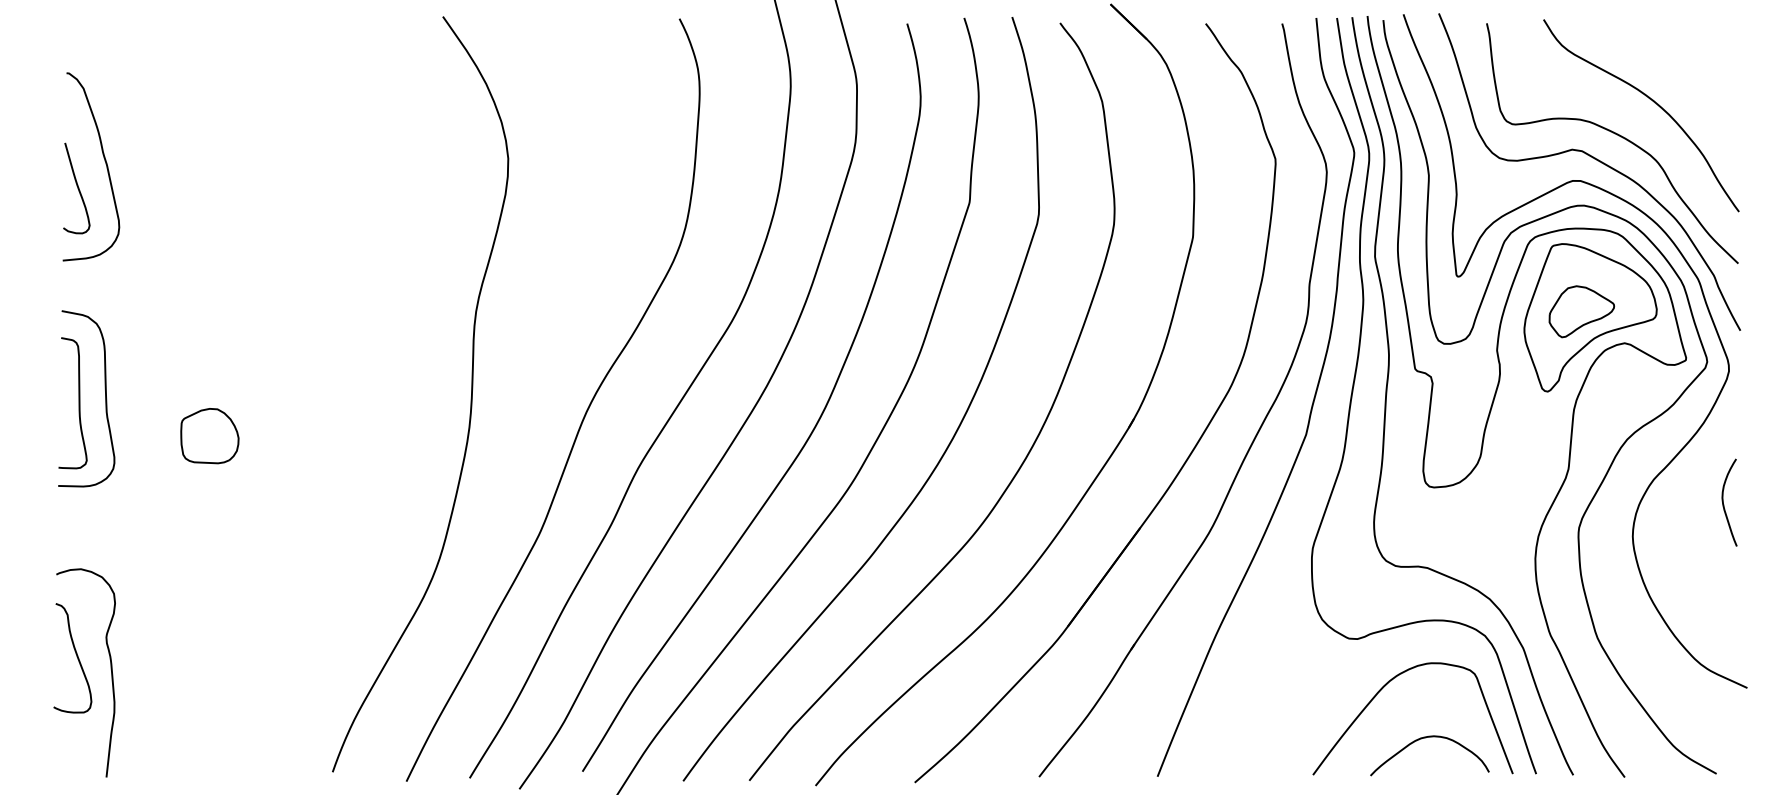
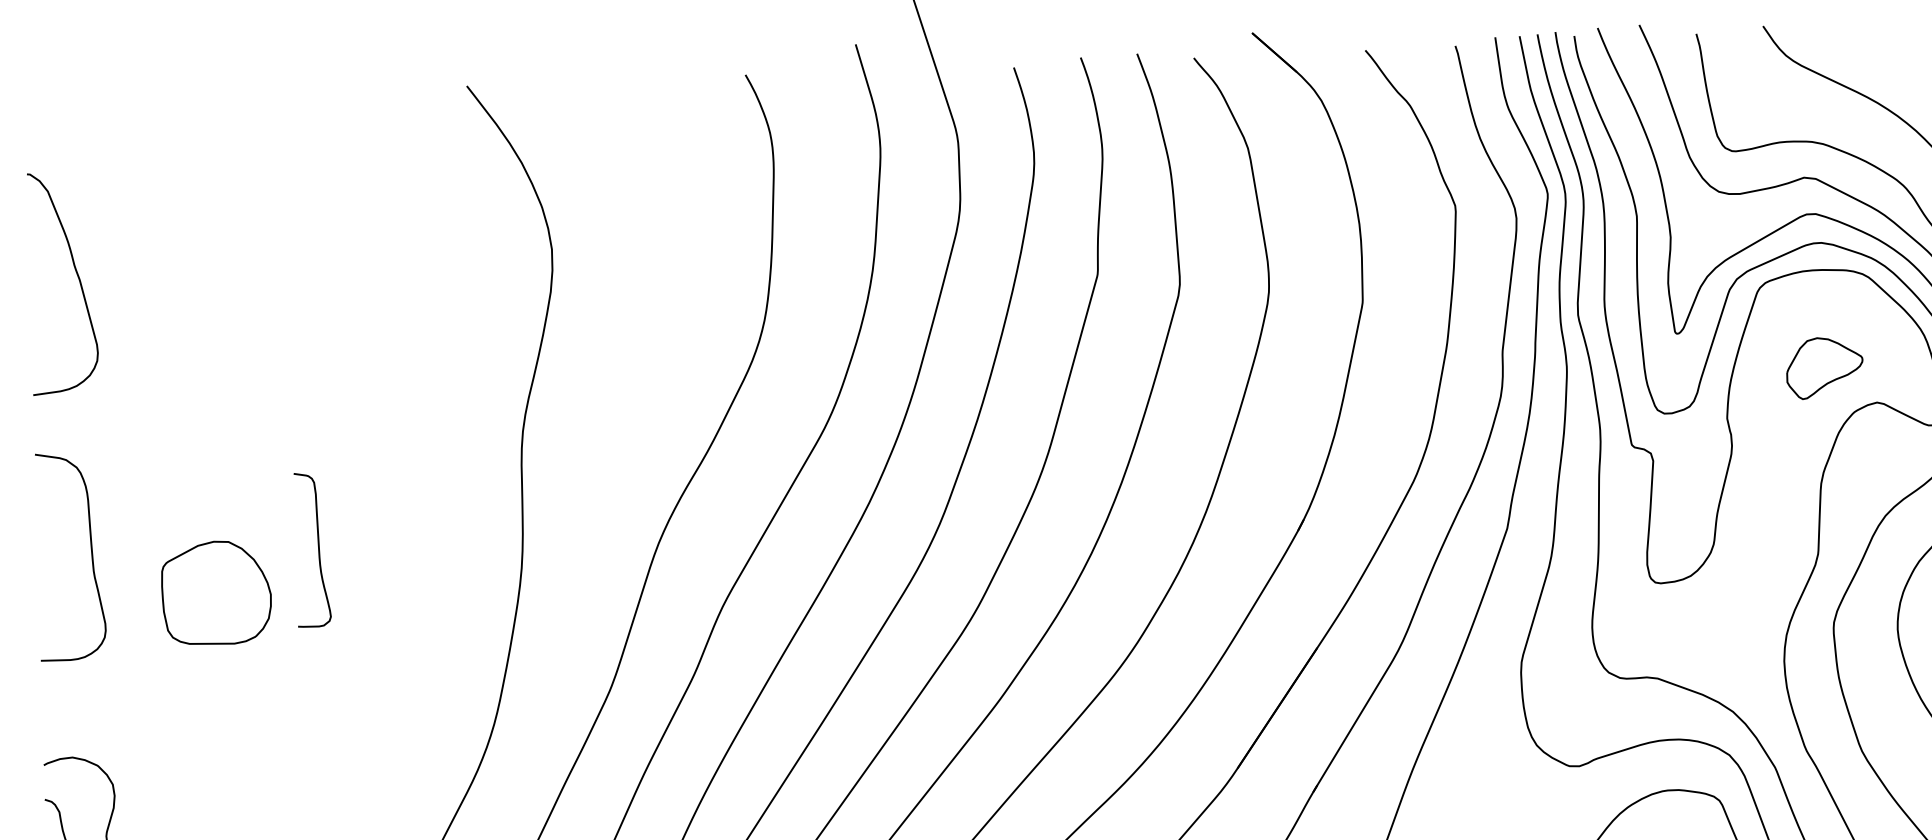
curve: (77, 188) -> (46, 309), removed
part: (1590, 317) -> (1835, 374), removed
curve: (78, 403) -> (317, 549), moved
part: (209, 436) -> (216, 593), size x1.6

